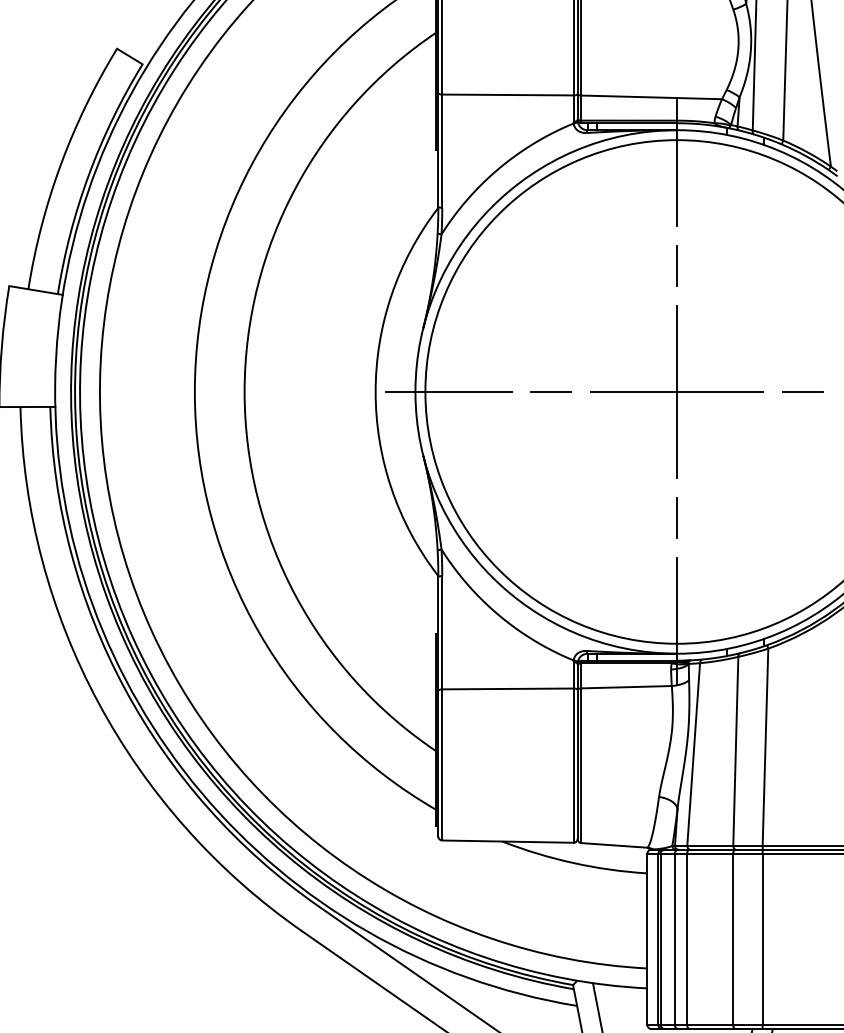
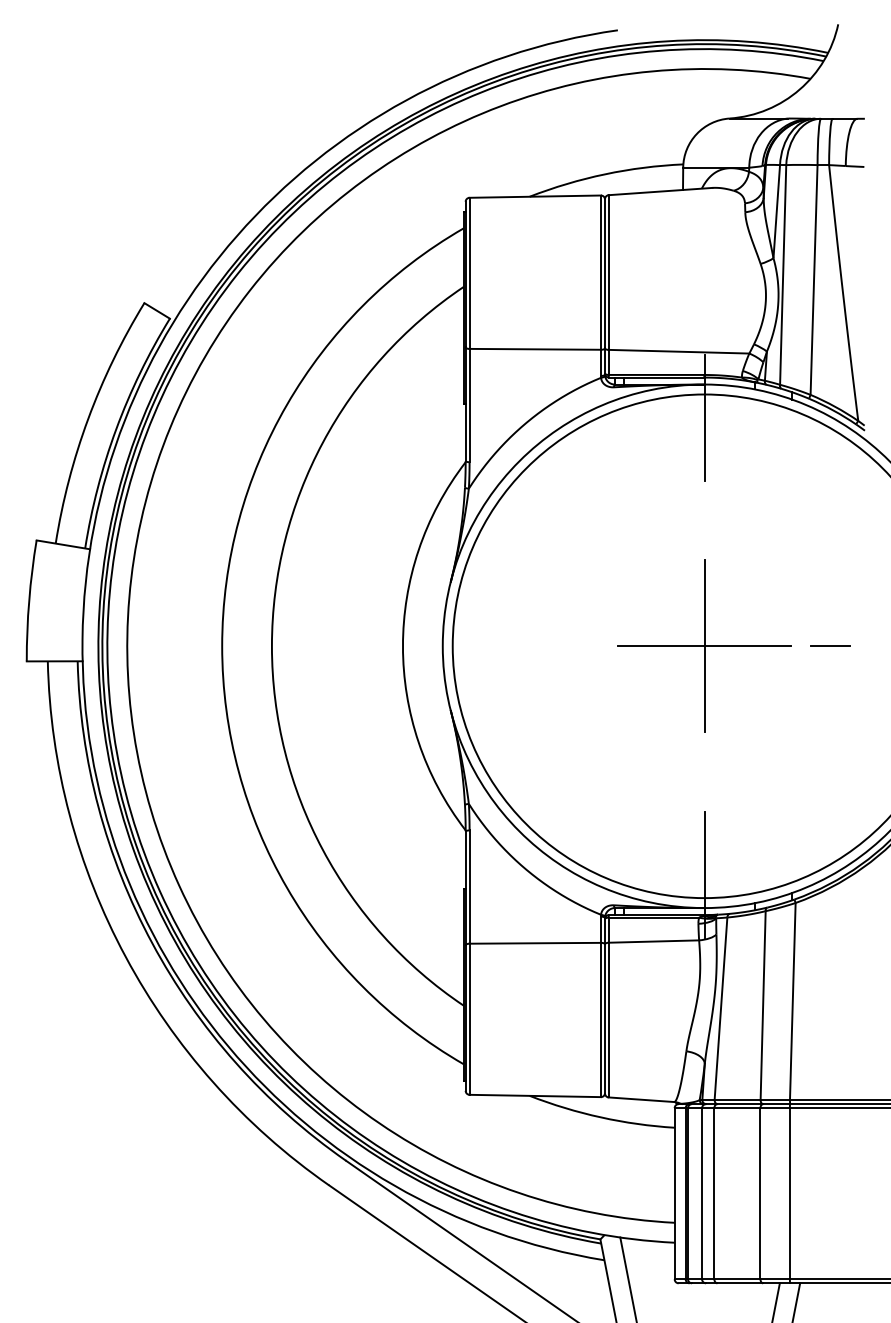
line: (677, 266) -> (704, 520), removed
line: (448, 392) -> (475, 646), removed
line: (551, 392) -> (578, 646), removed
line: (677, 518) -> (704, 772), removed

